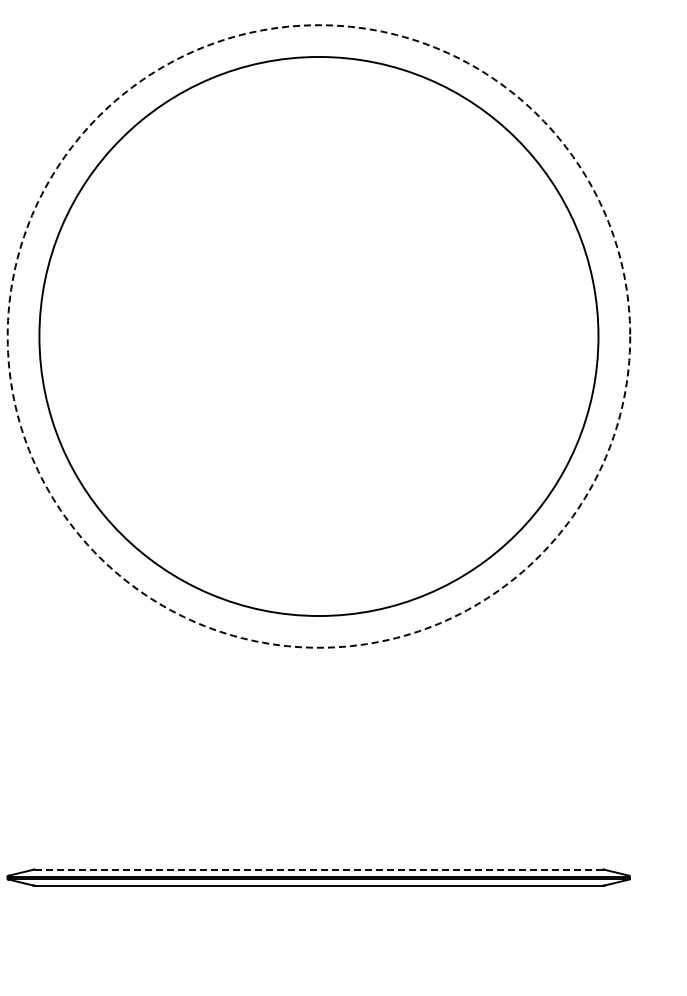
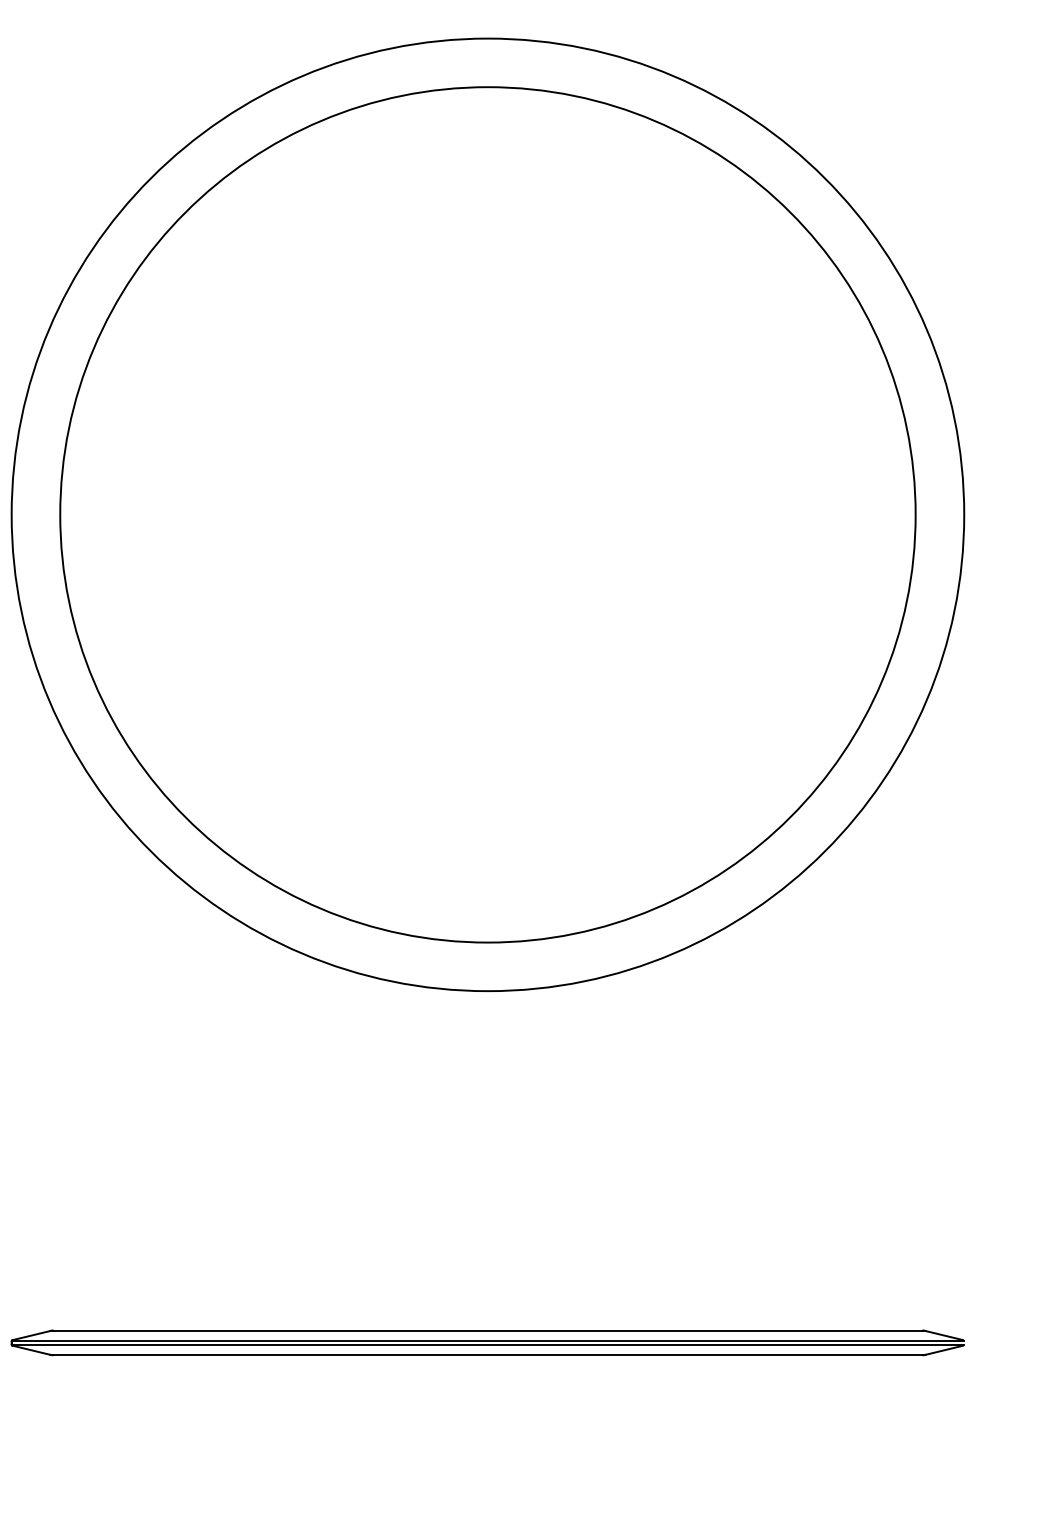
circle: (318, 336) -> (487, 514), dashed -> solid
line: (319, 869) -> (488, 1330), dashed -> solid

